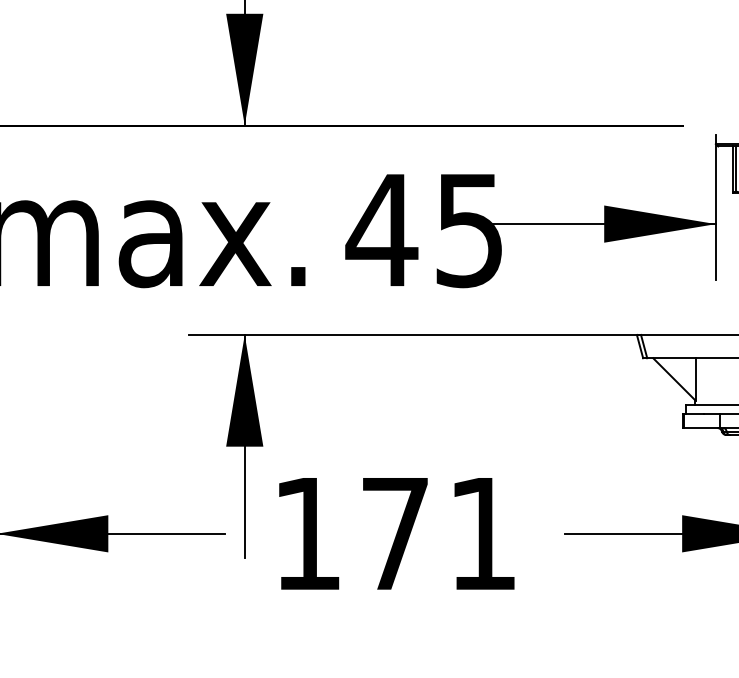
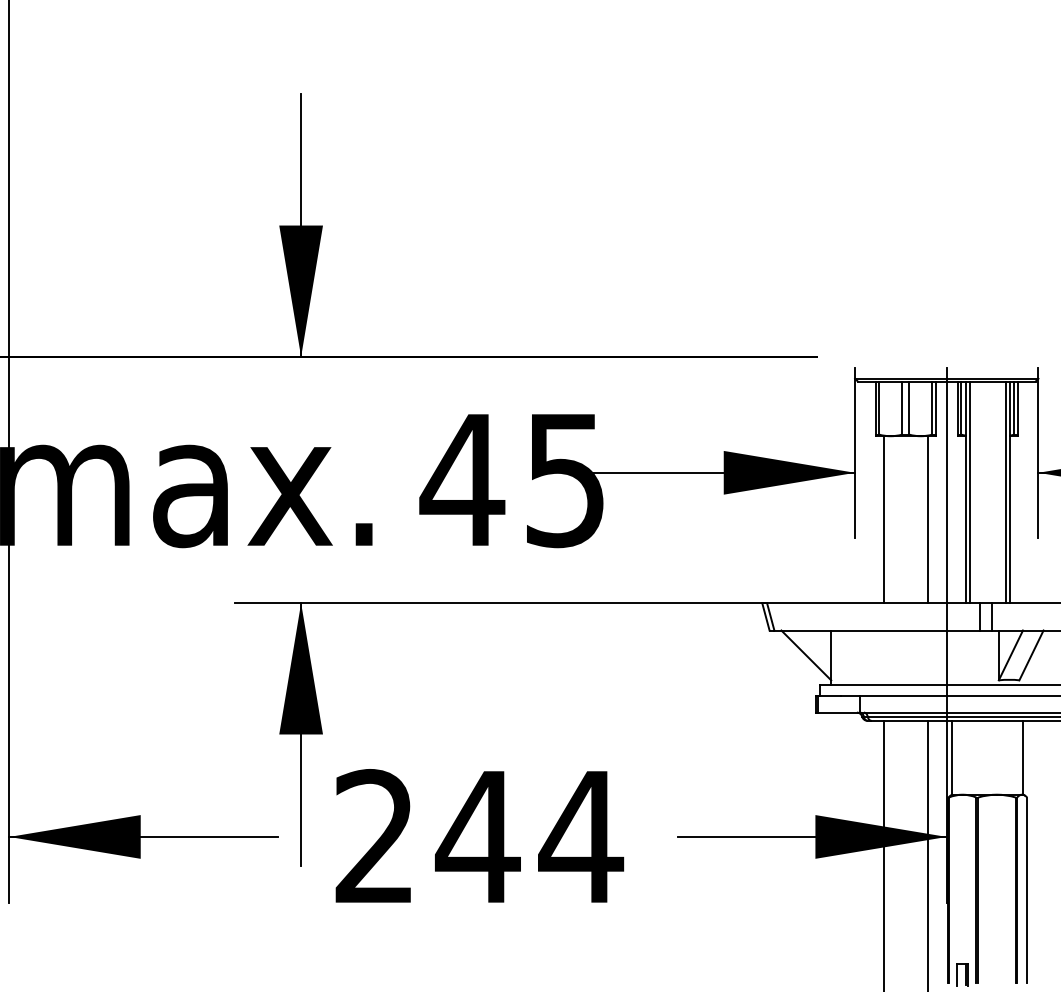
text: (396, 532) -> (479, 835), 171 -> 244

